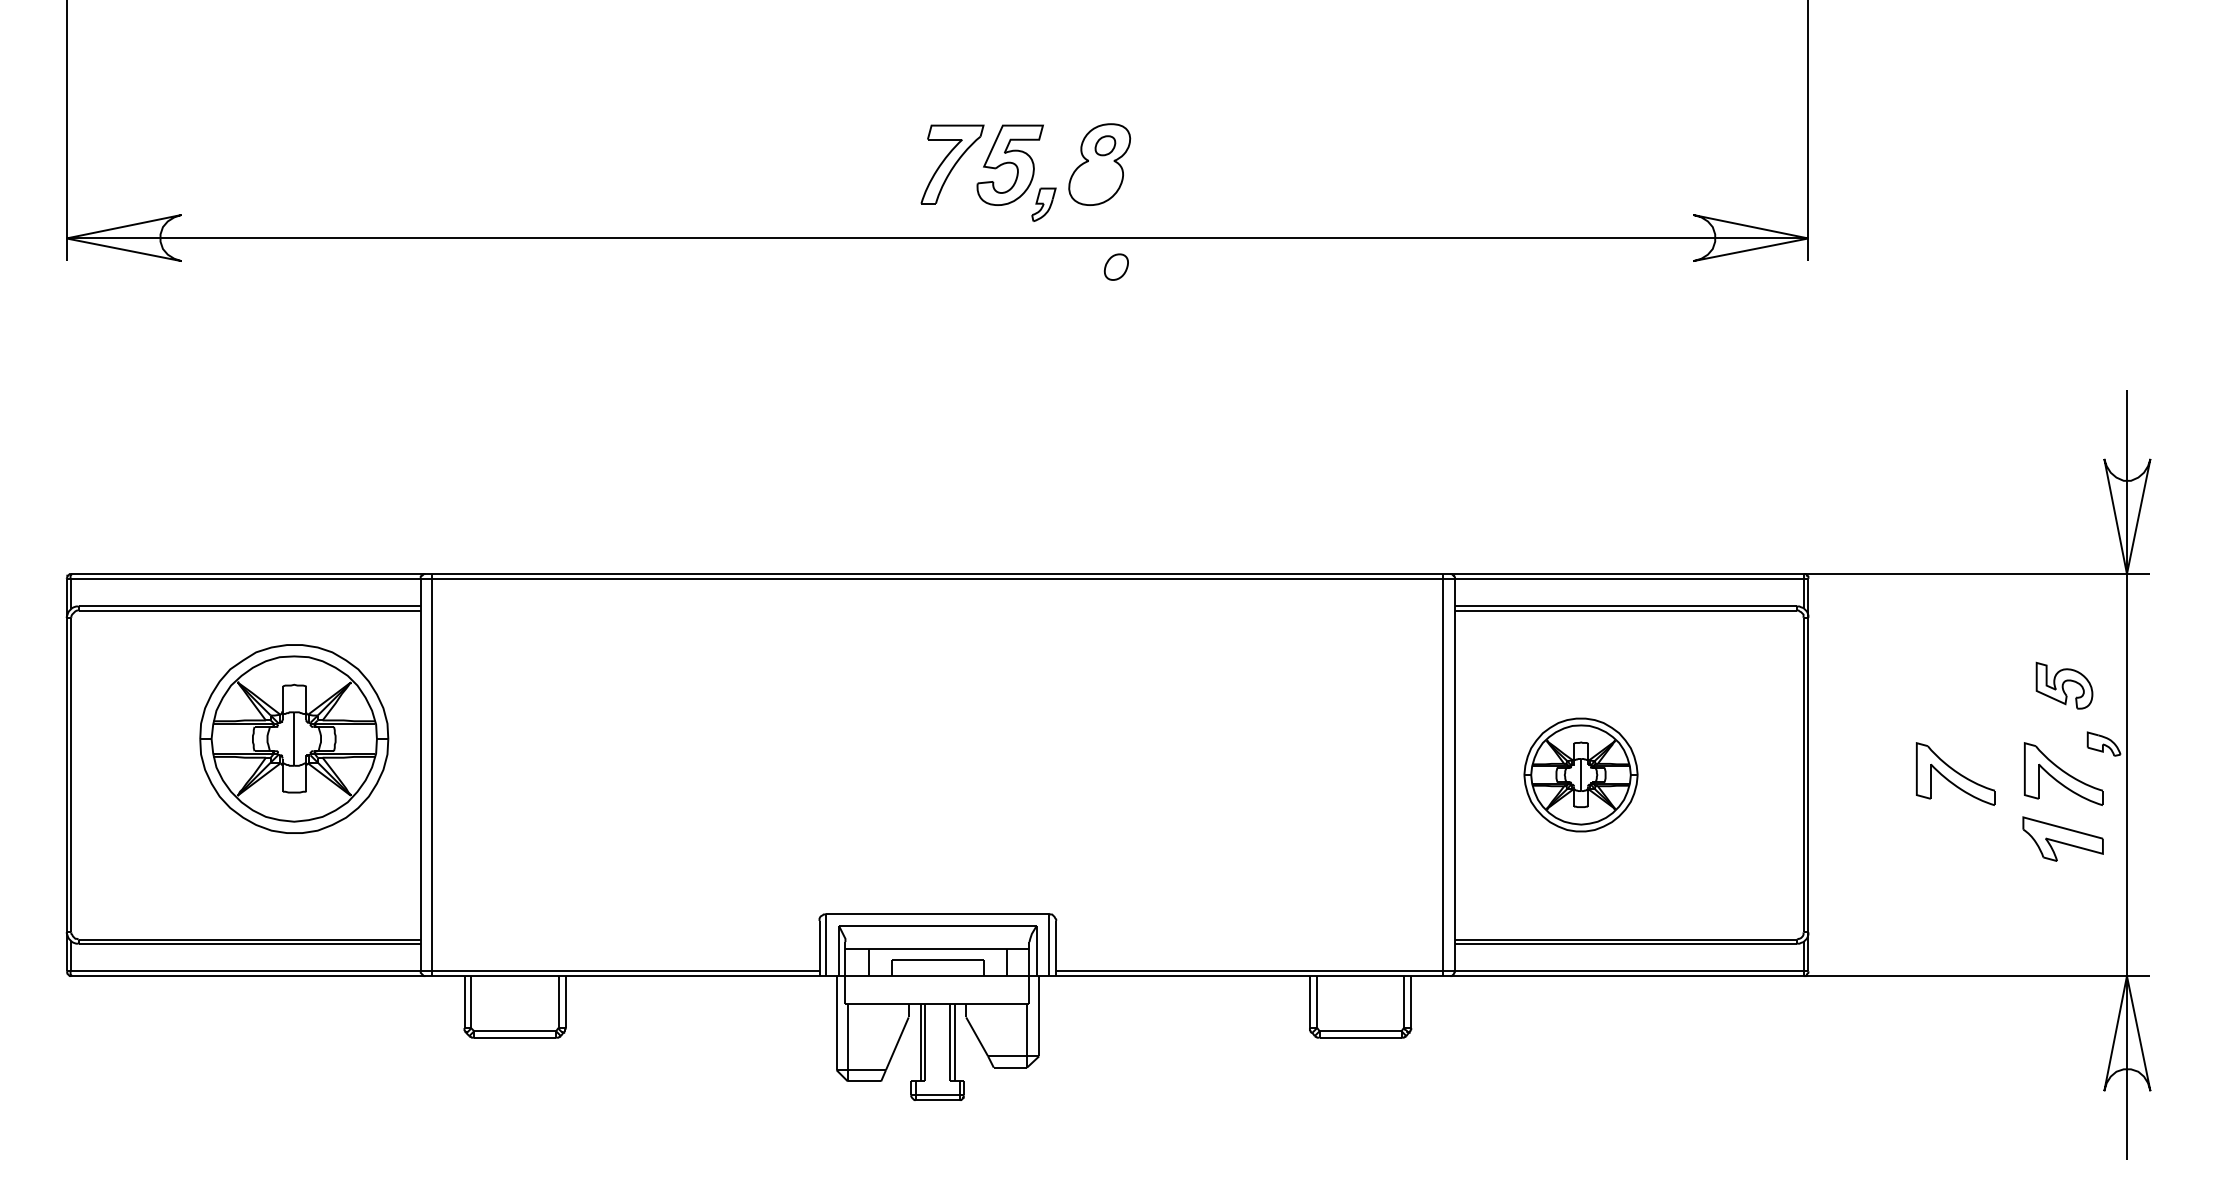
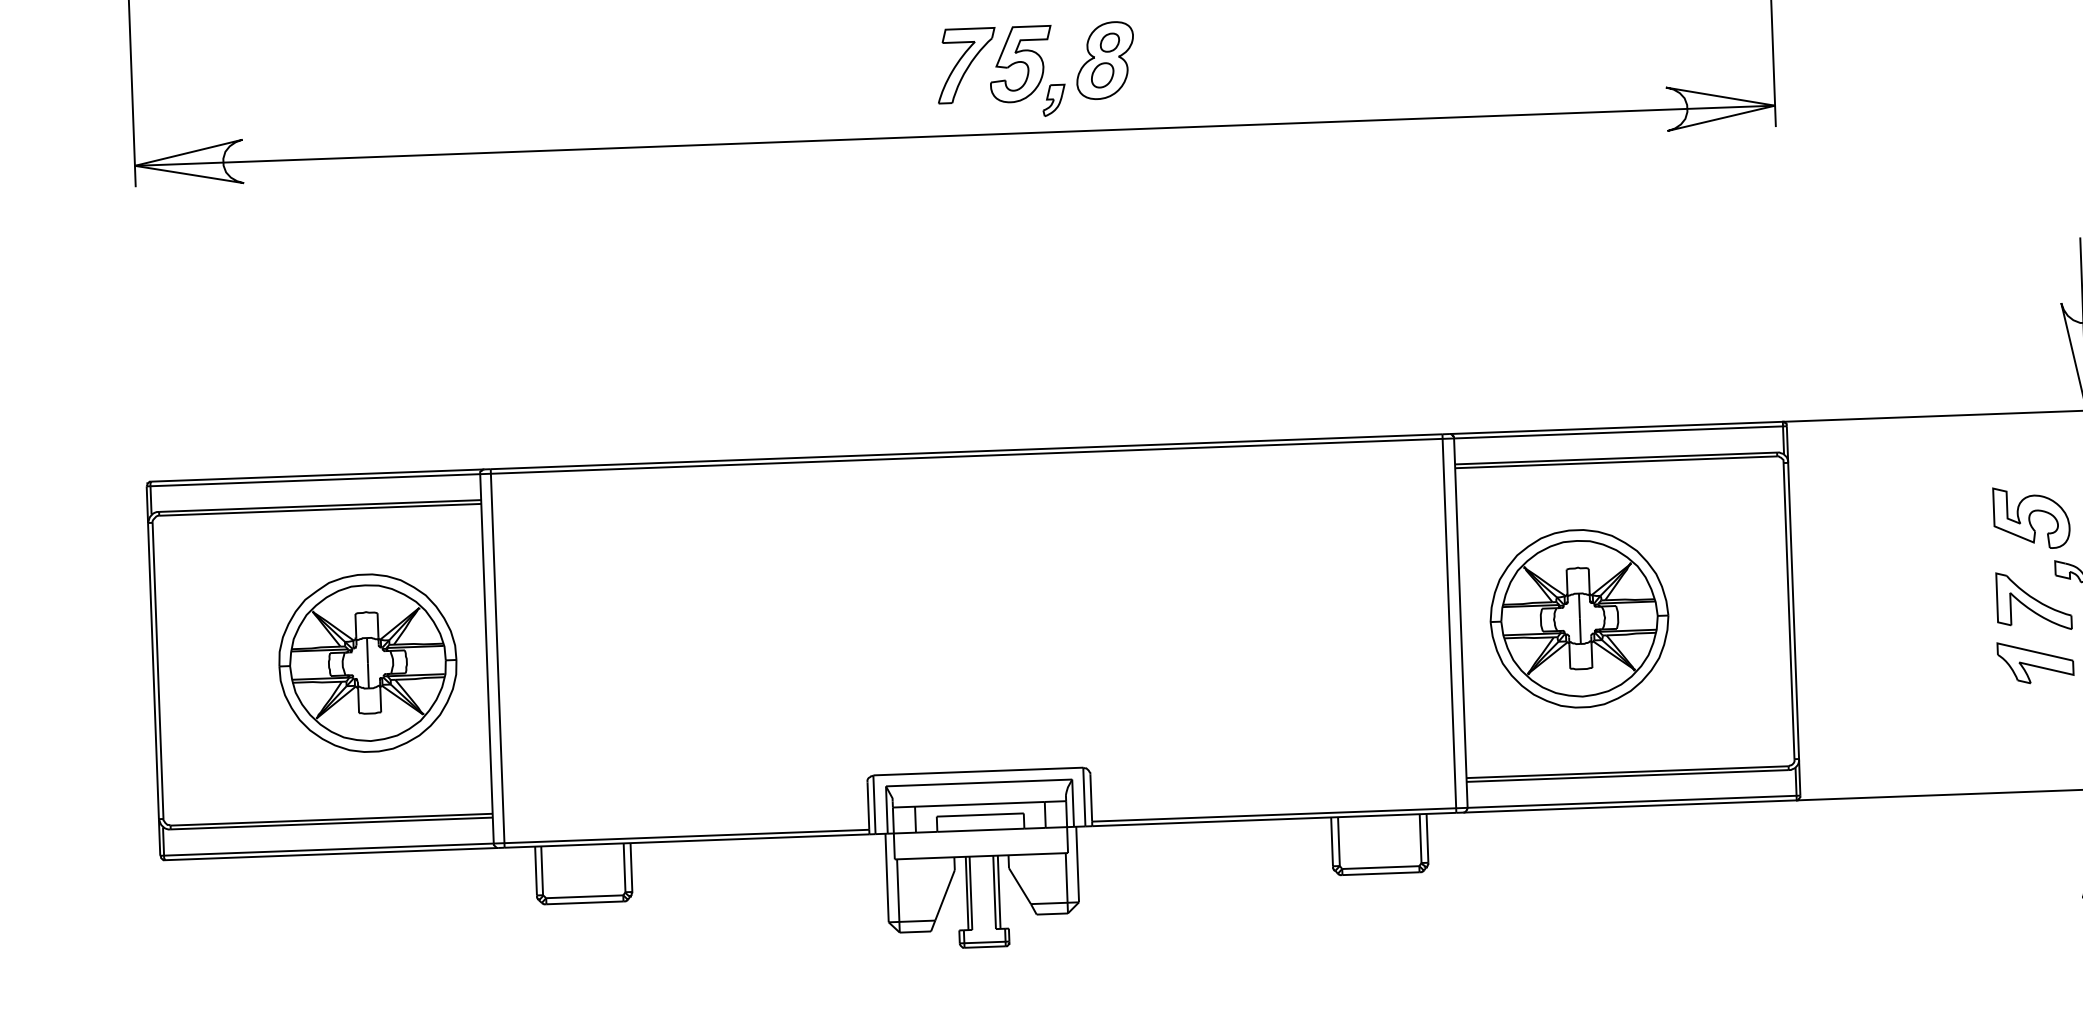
part: (1115, 266) -> (1101, 74), moved
part: (2064, 685) -> (2031, 517), size x1.43
part: (294, 738) -> (368, 662), moved
part: (1955, 773) -> (1932, 604), removed
part: (1580, 774) -> (1578, 618), size x1.67

